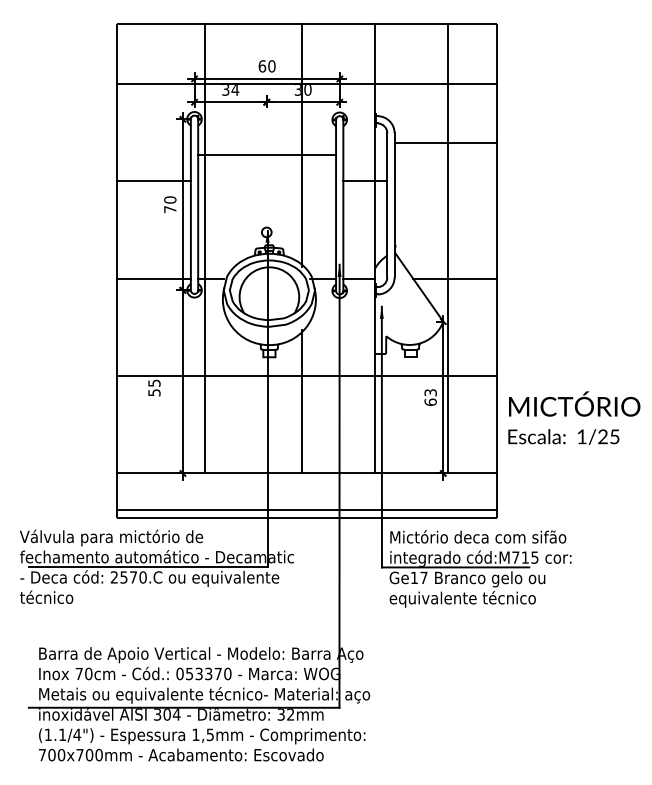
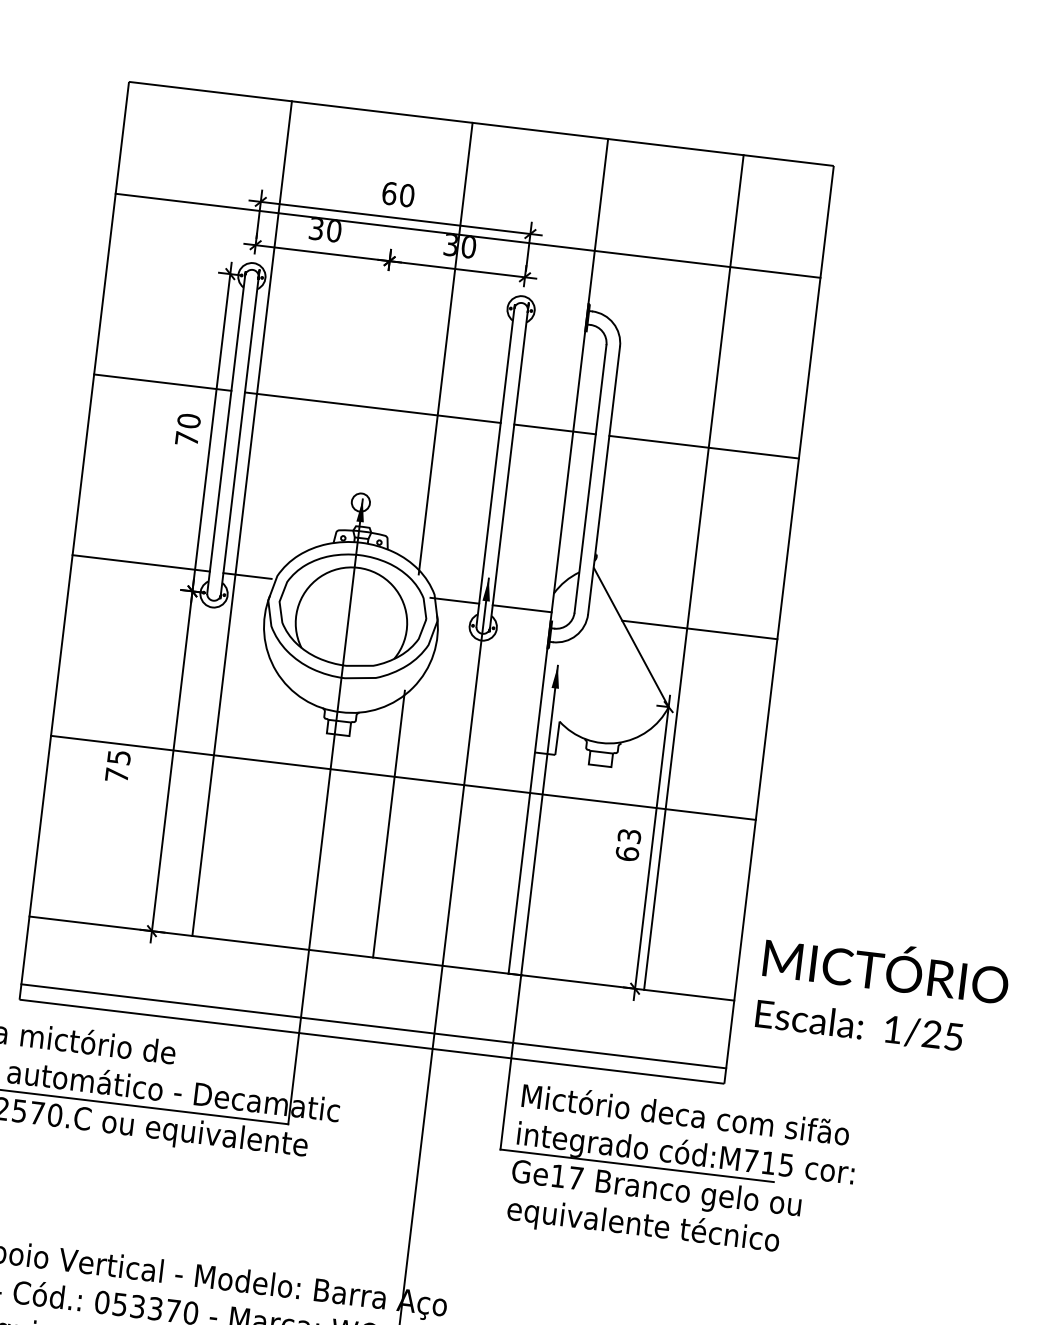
text: (235, 90) -> (334, 232), 34 -> 30
line: (445, 143) -> (703, 447), moved
line: (267, 155) -> (373, 408), moved
text: (154, 392) -> (117, 774), 55 -> 75
text: (574, 417) -> (883, 992), moved

